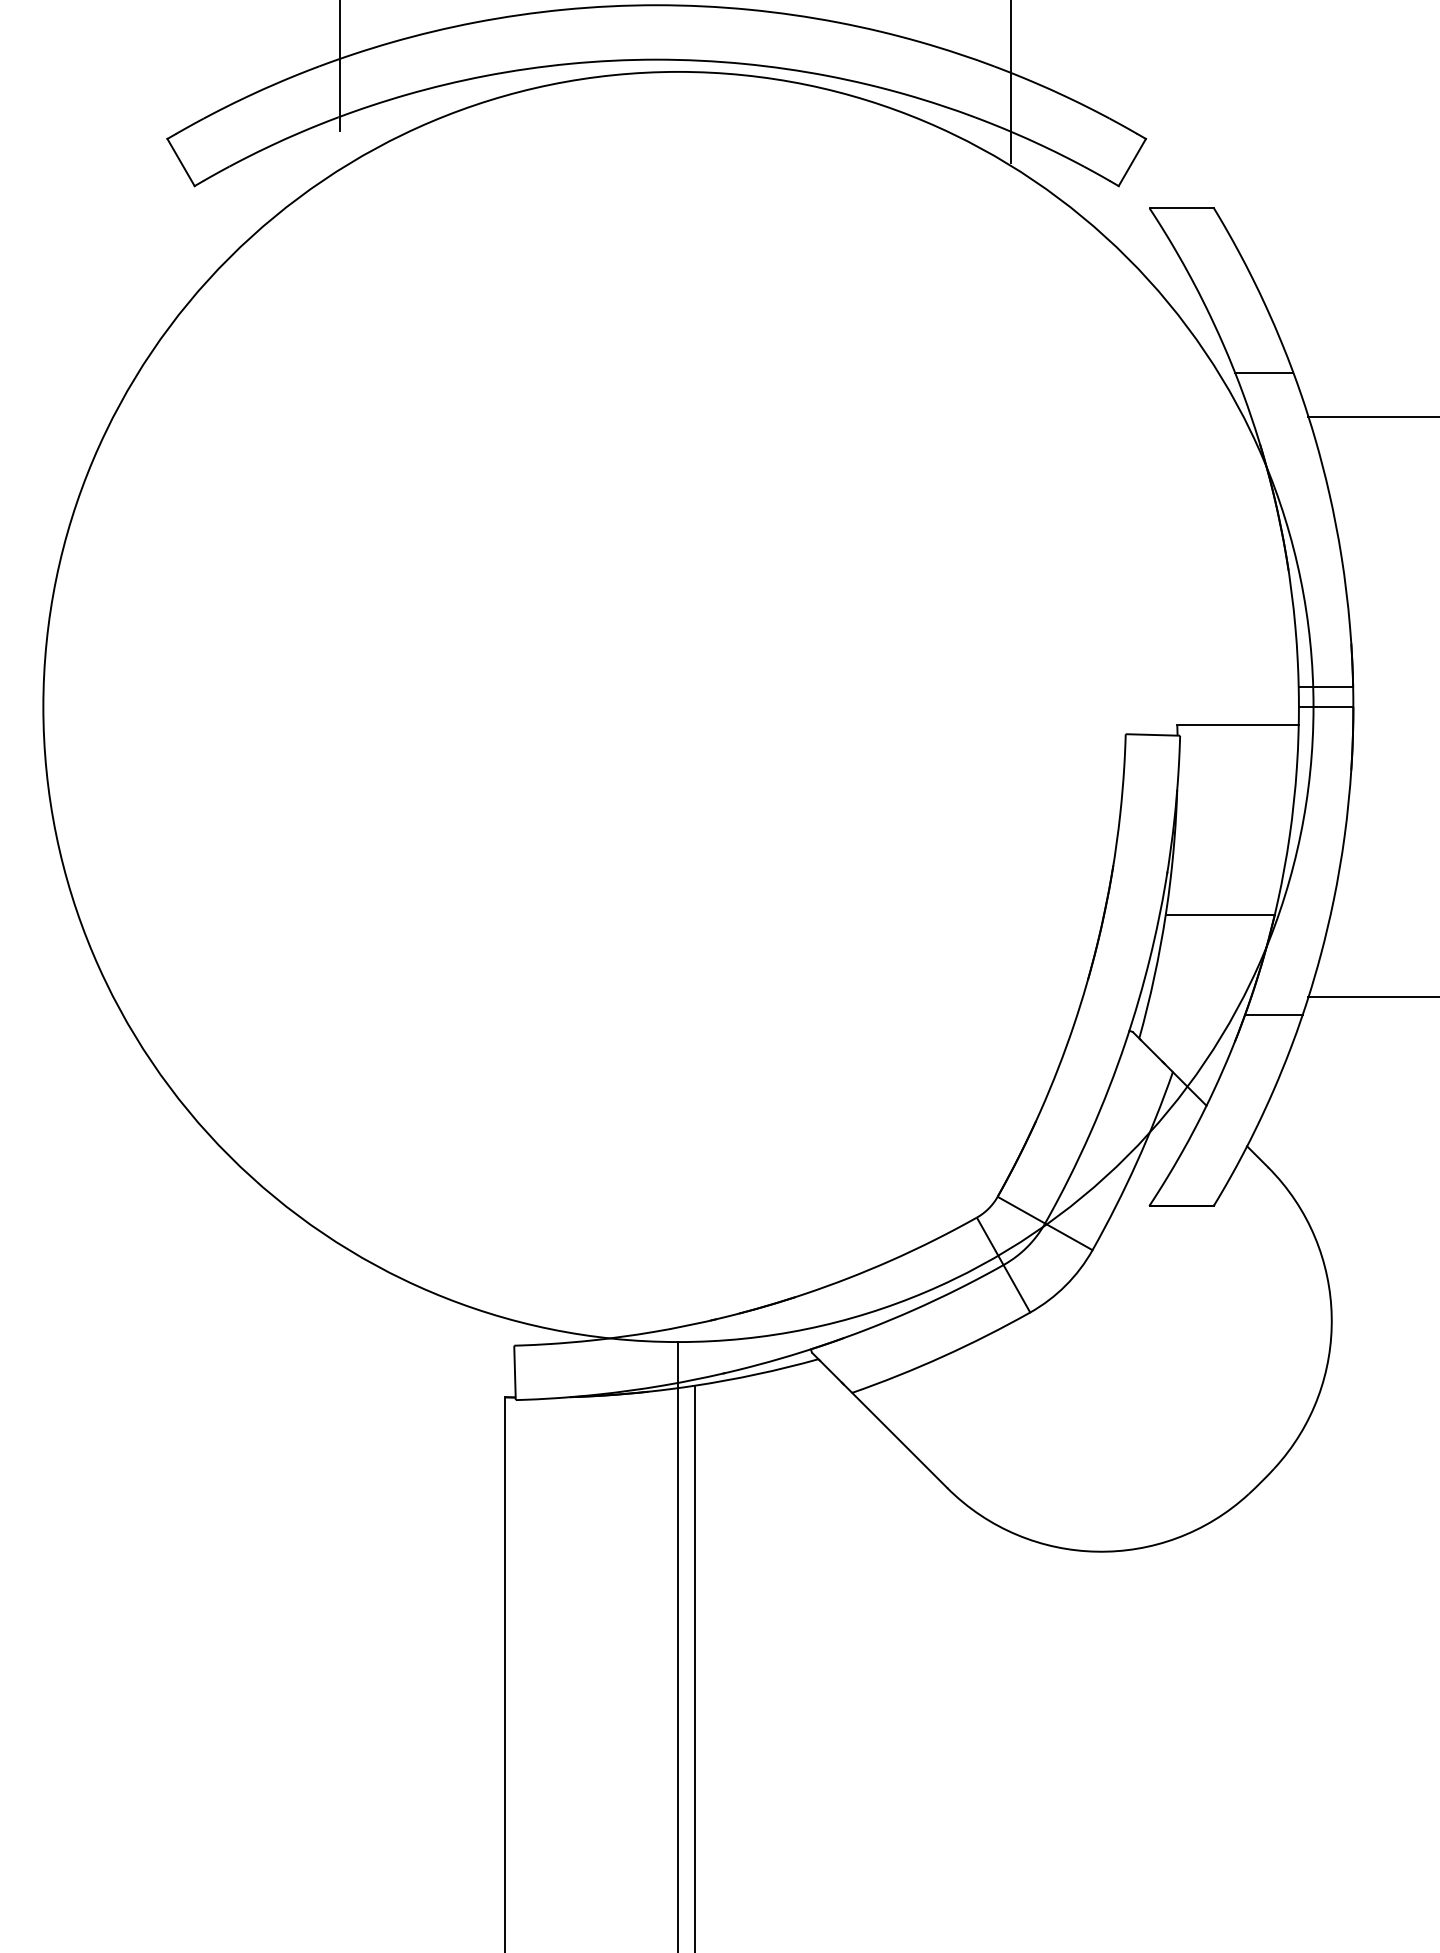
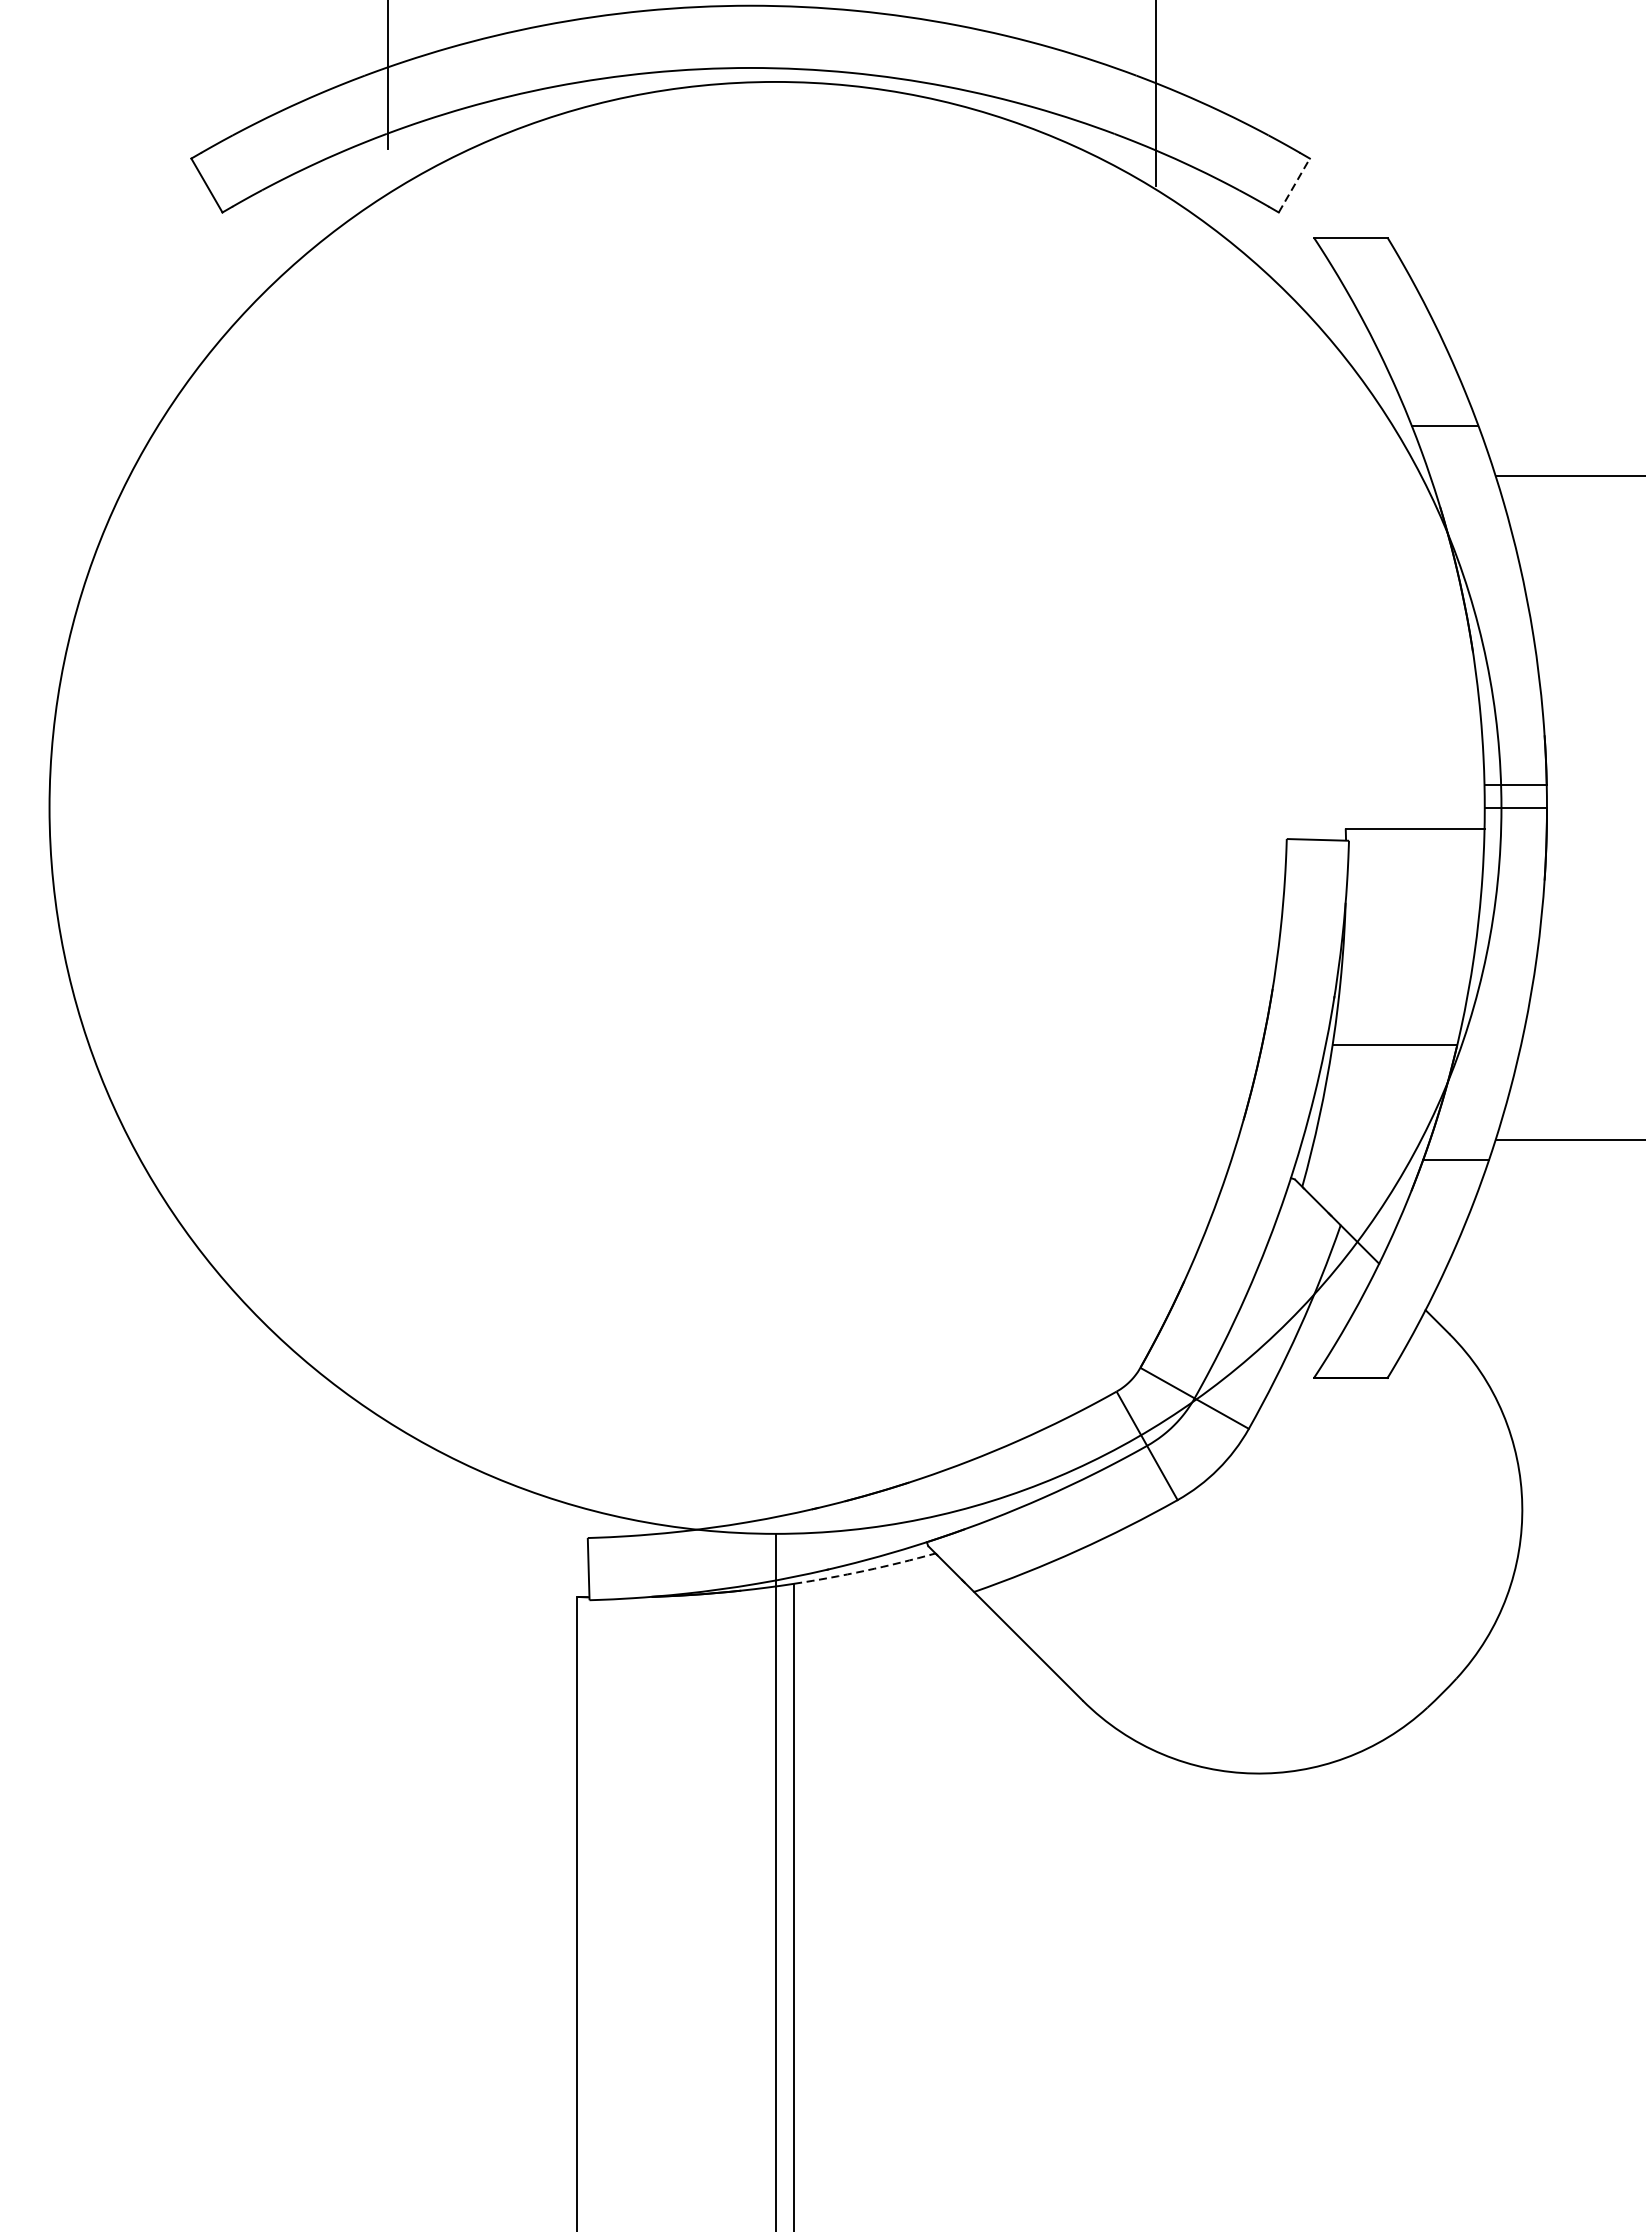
line: (1132, 162) -> (1294, 185), solid -> dashed
arc: (757, 1374) -> (865, 1570), solid -> dashed

